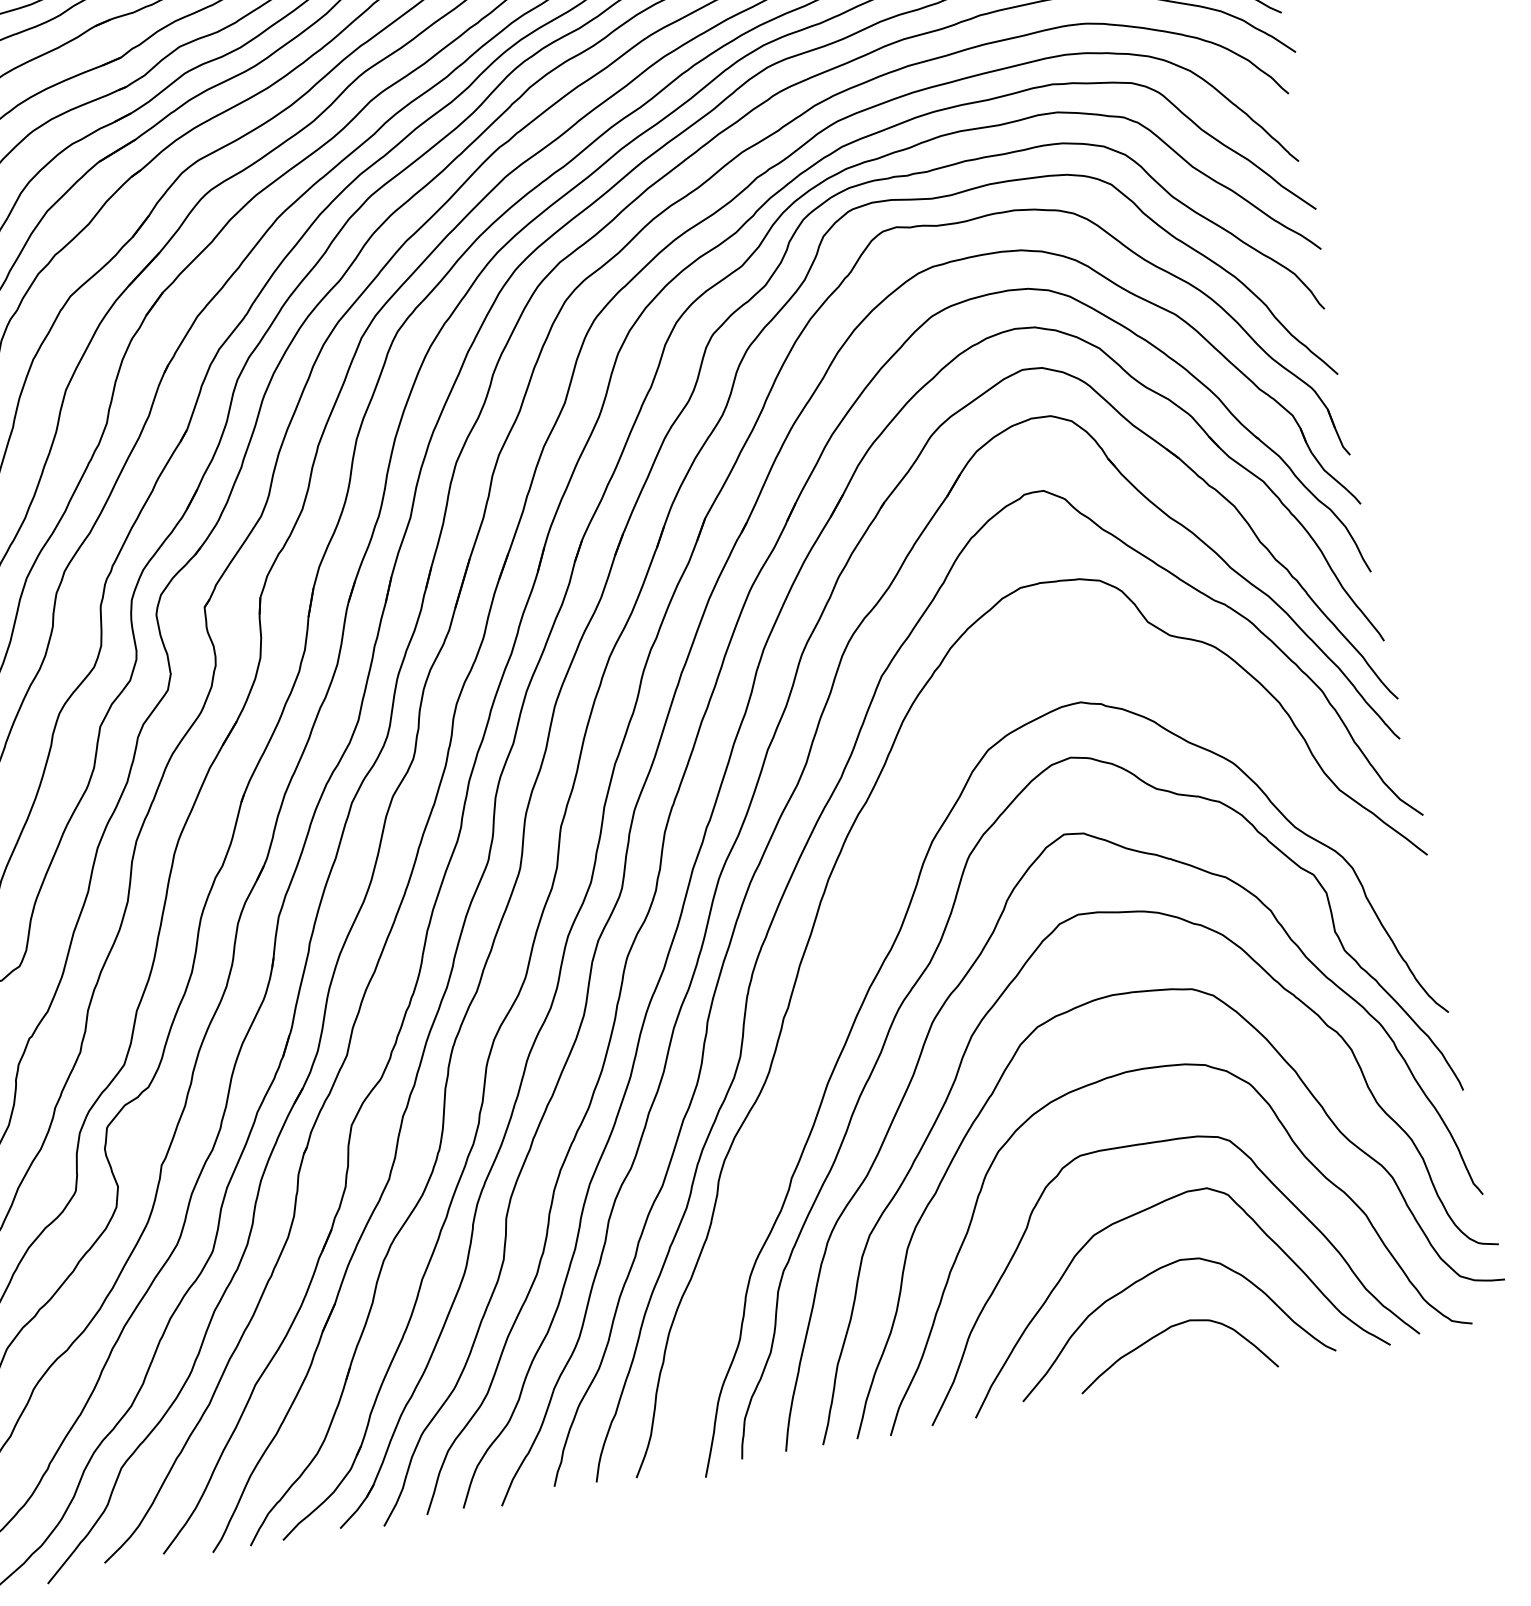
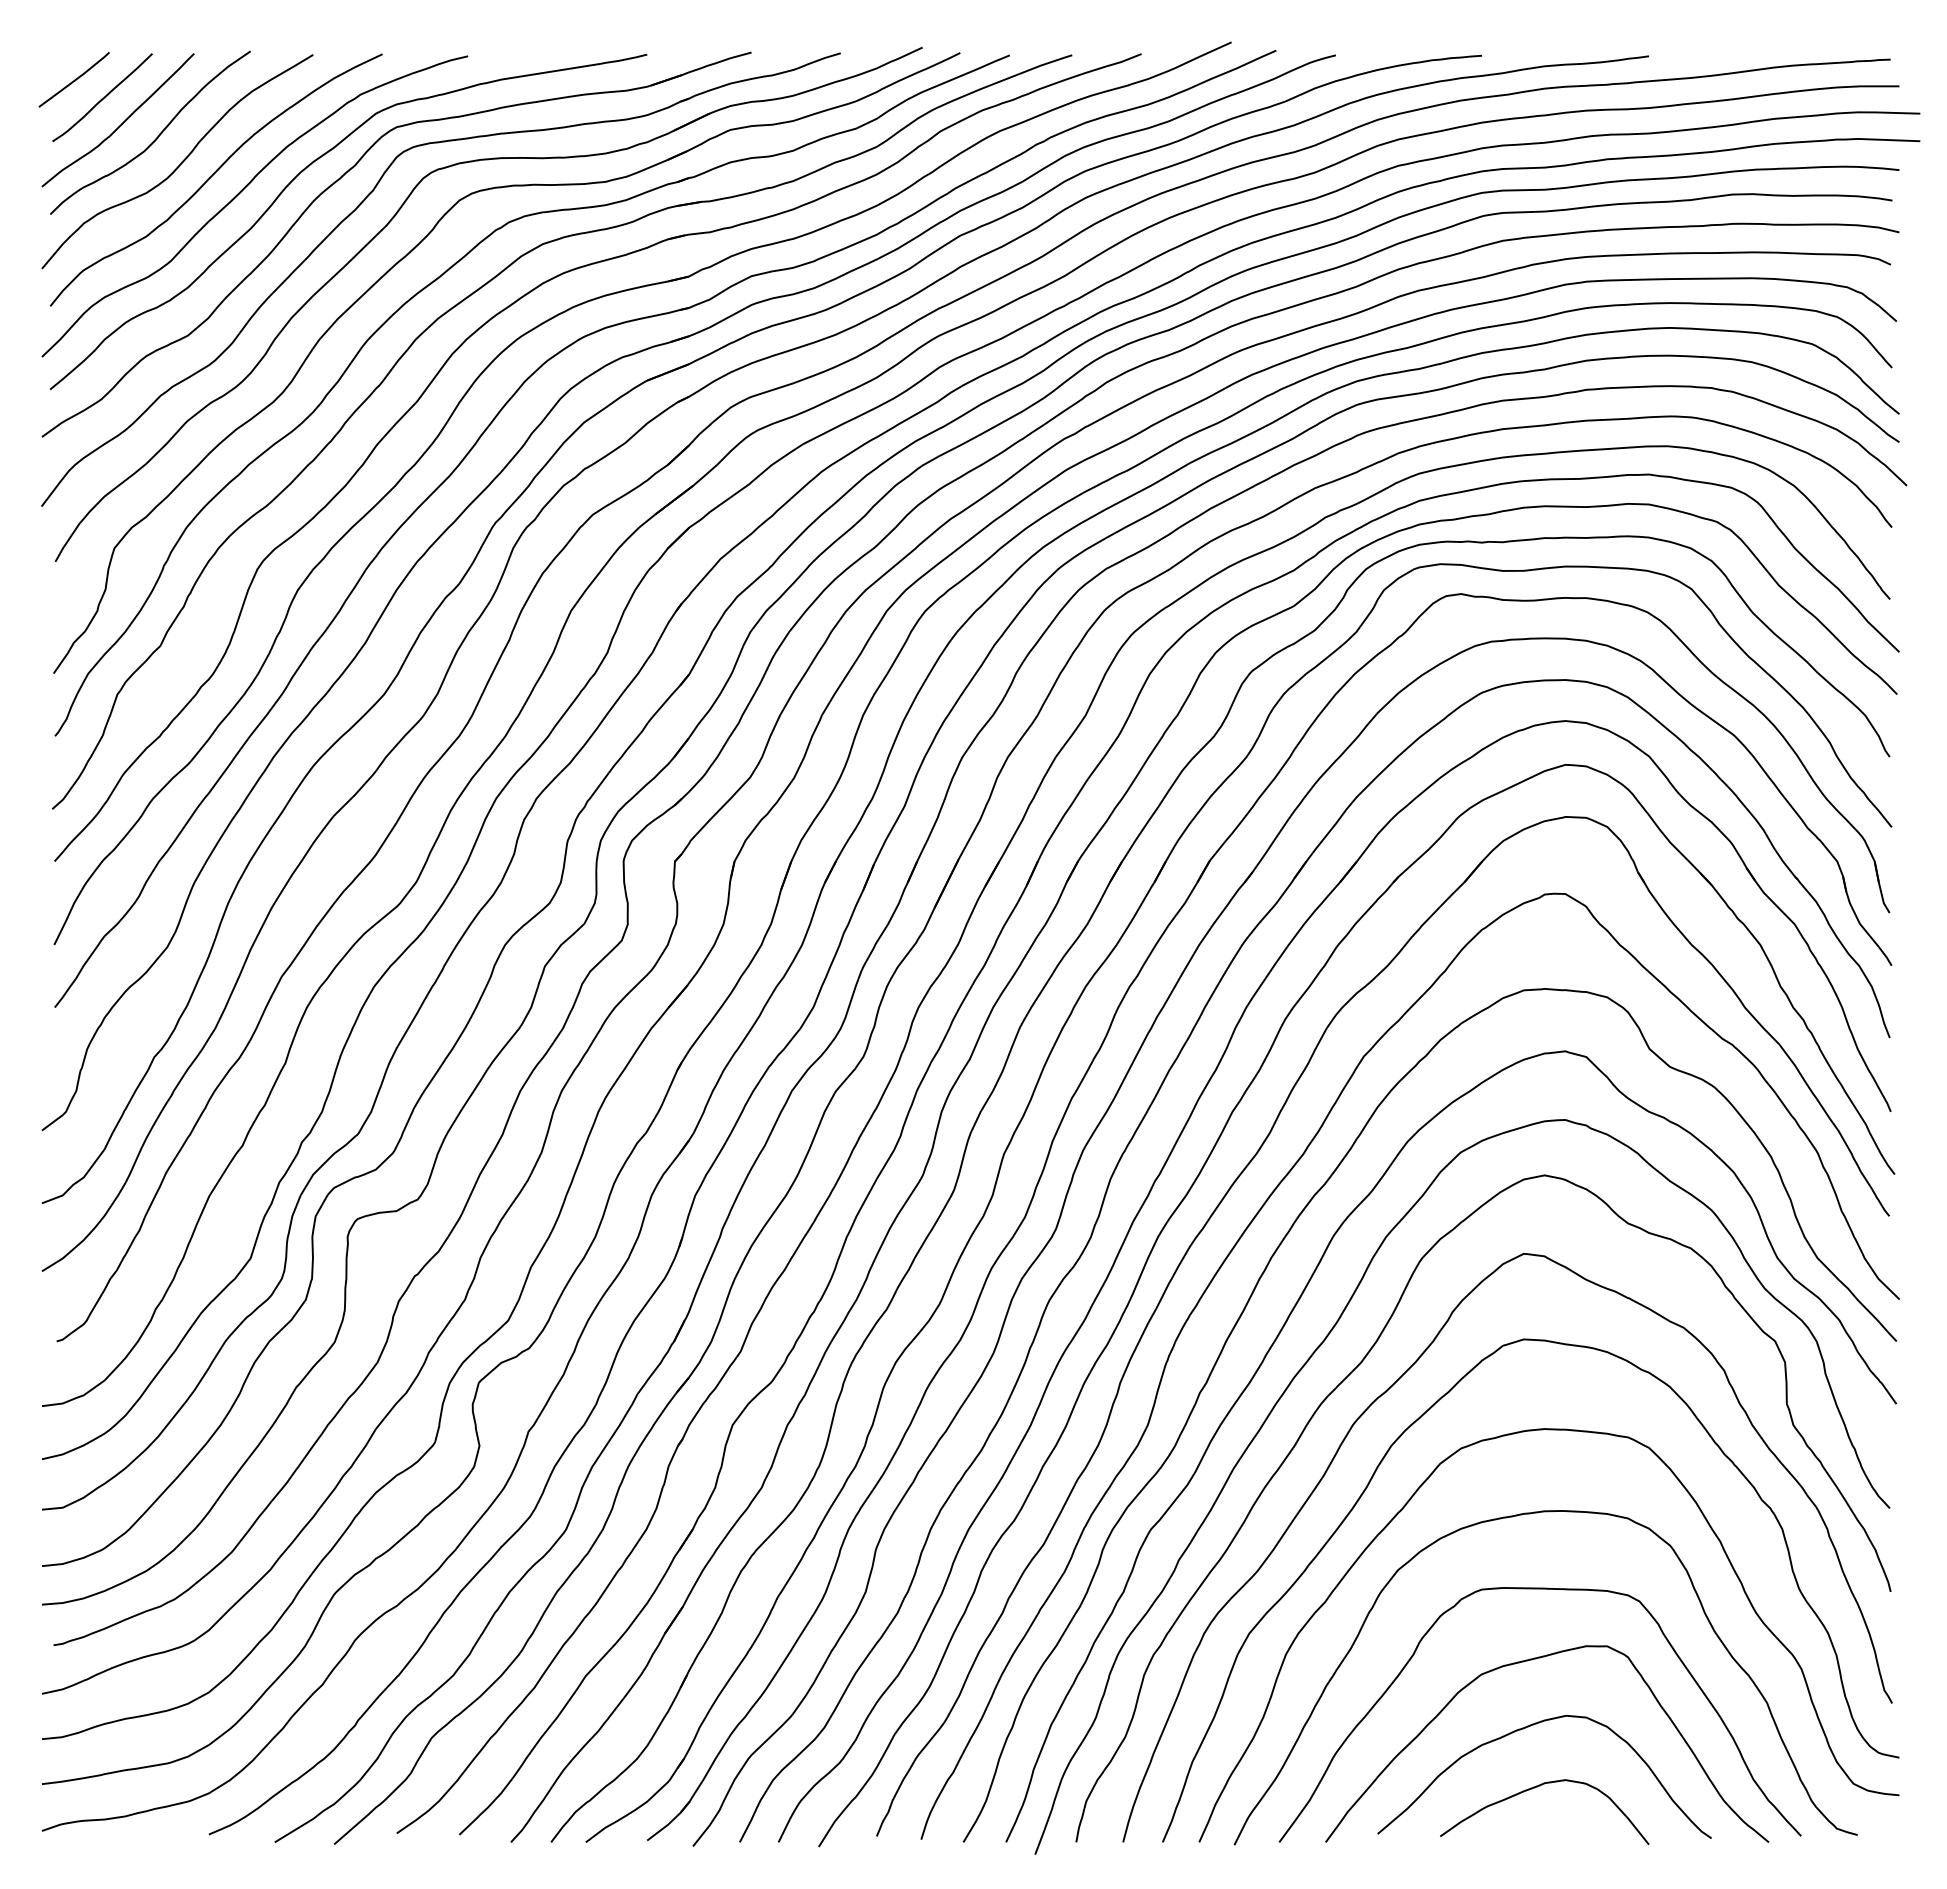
curve: (848, 953) -> (1278, 1337), added

